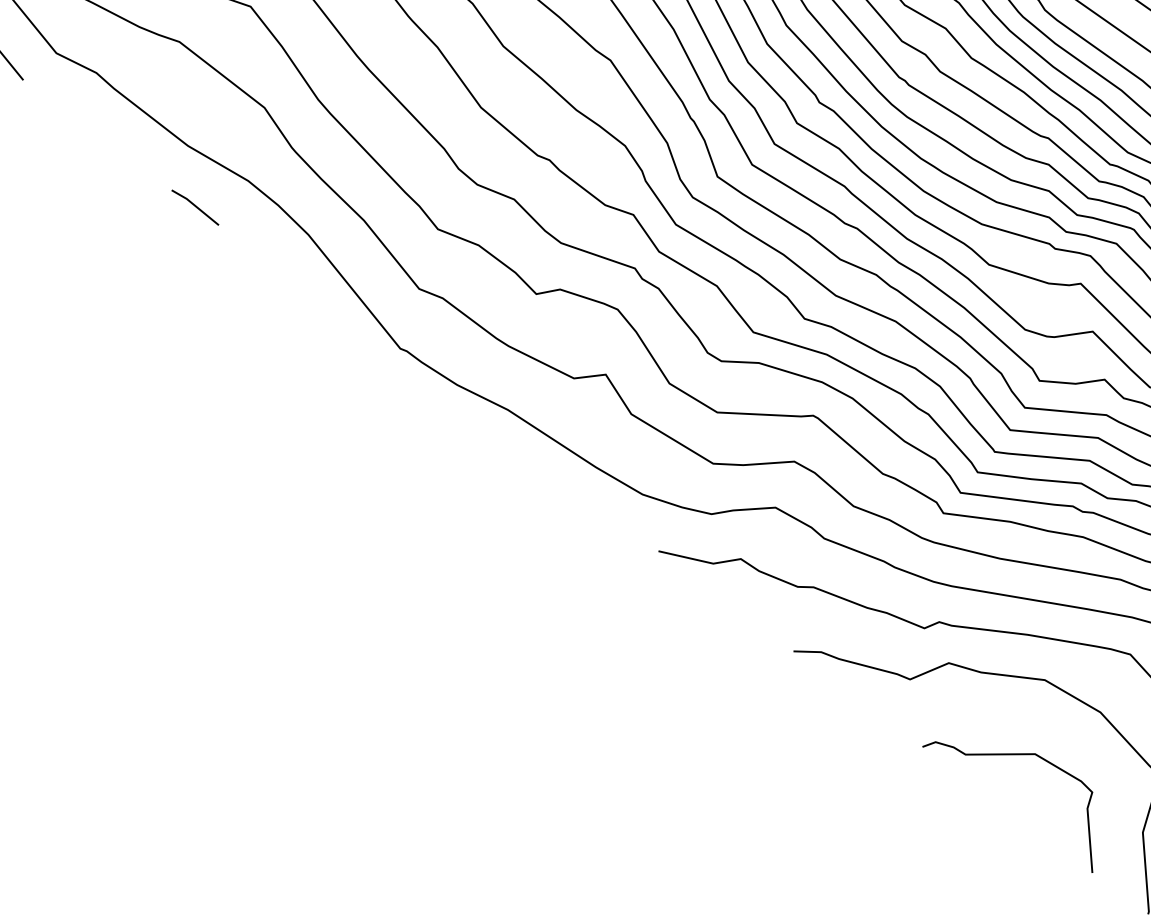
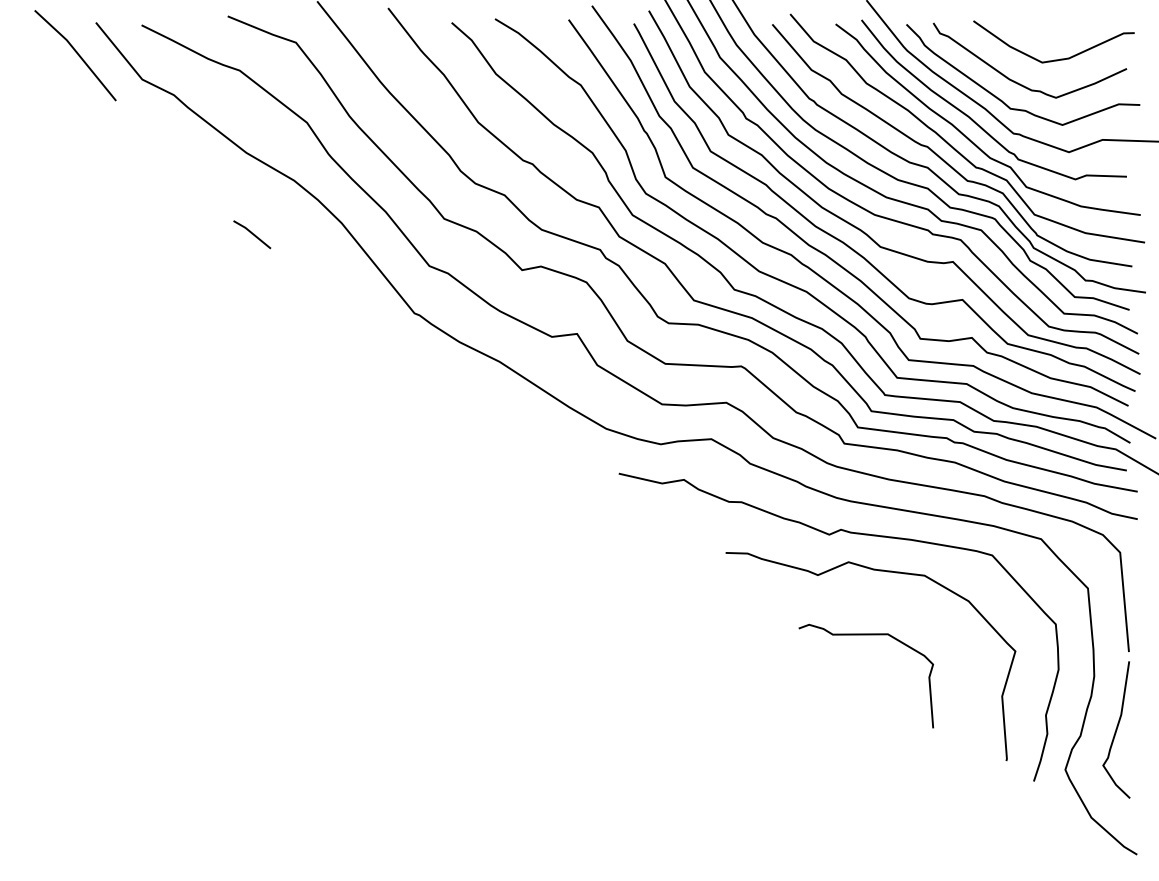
line: (195, 207) -> (252, 234), moved
curve: (1008, 755) -> (866, 635), moved

